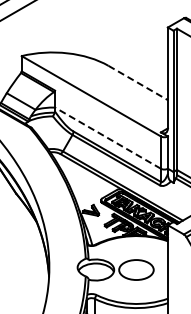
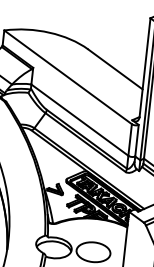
line: (138, 83) -> (115, 69), dashed -> solid
line: (107, 137) -> (79, 119), dashed -> solid

